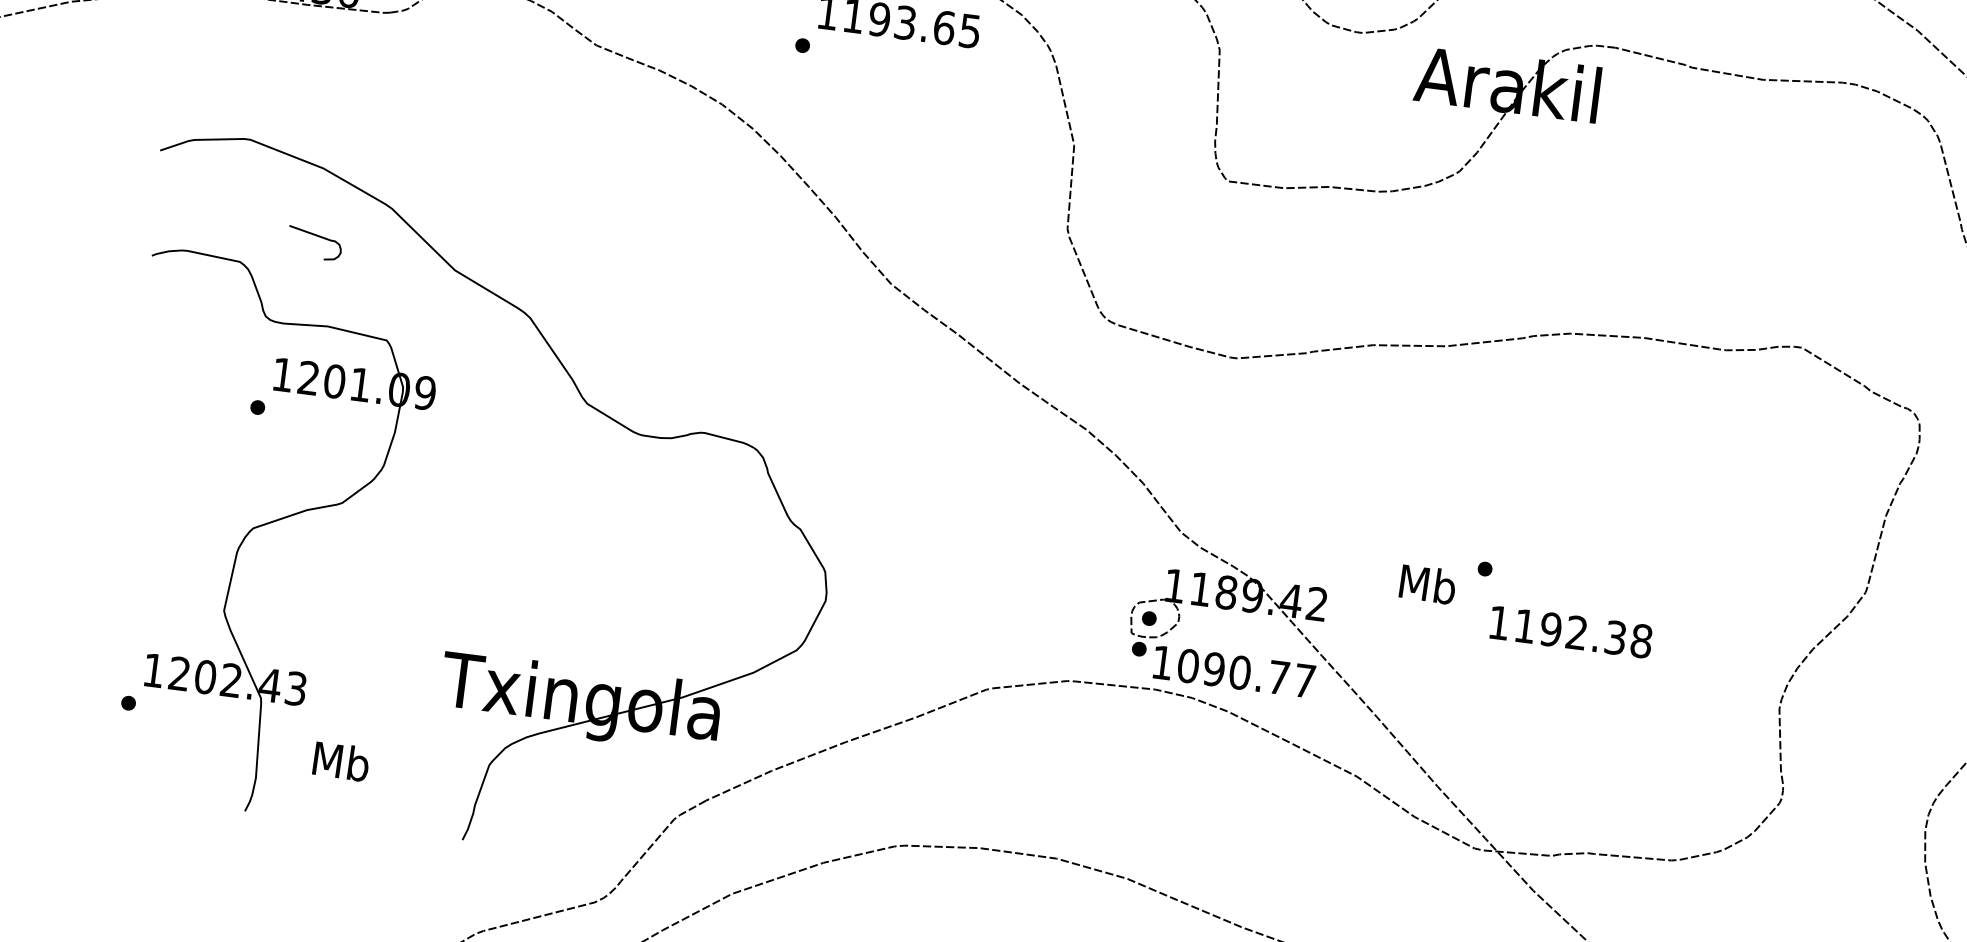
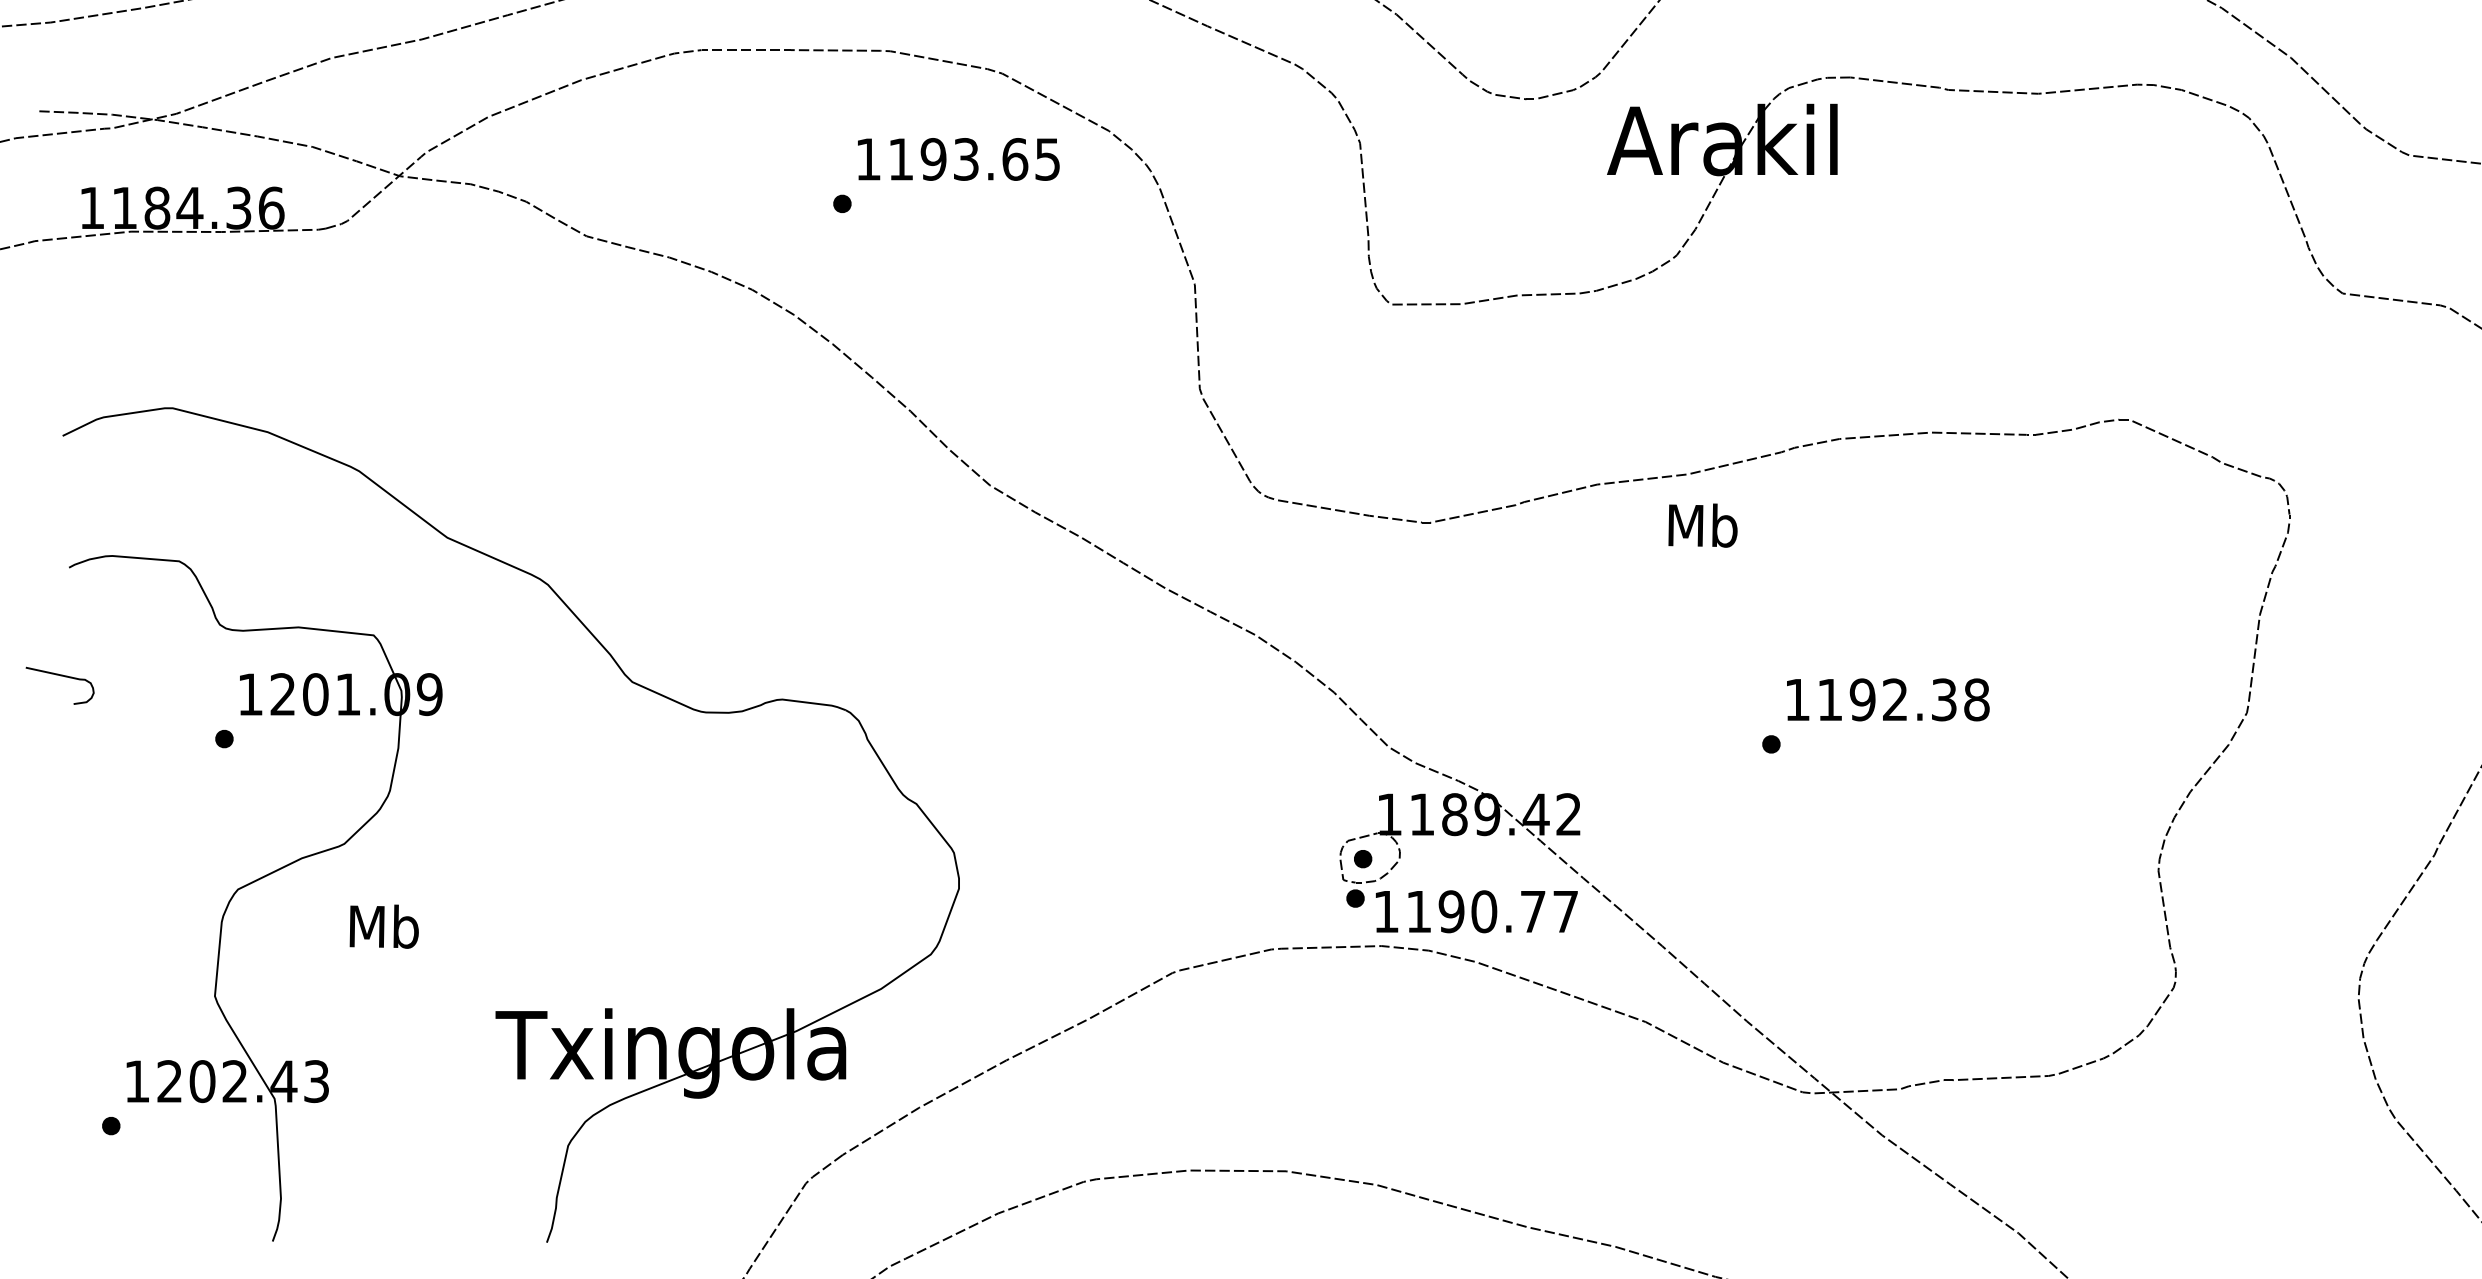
curve: (316, 236) -> (60, 676), moved
text: (1427, 584) -> (1702, 525), moved
text: (1571, 631) -> (1888, 699), moved
text: (1187, 665) -> (1418, 911), 1090.77 -> 1190.77
text: (340, 761) -> (383, 926), moved

